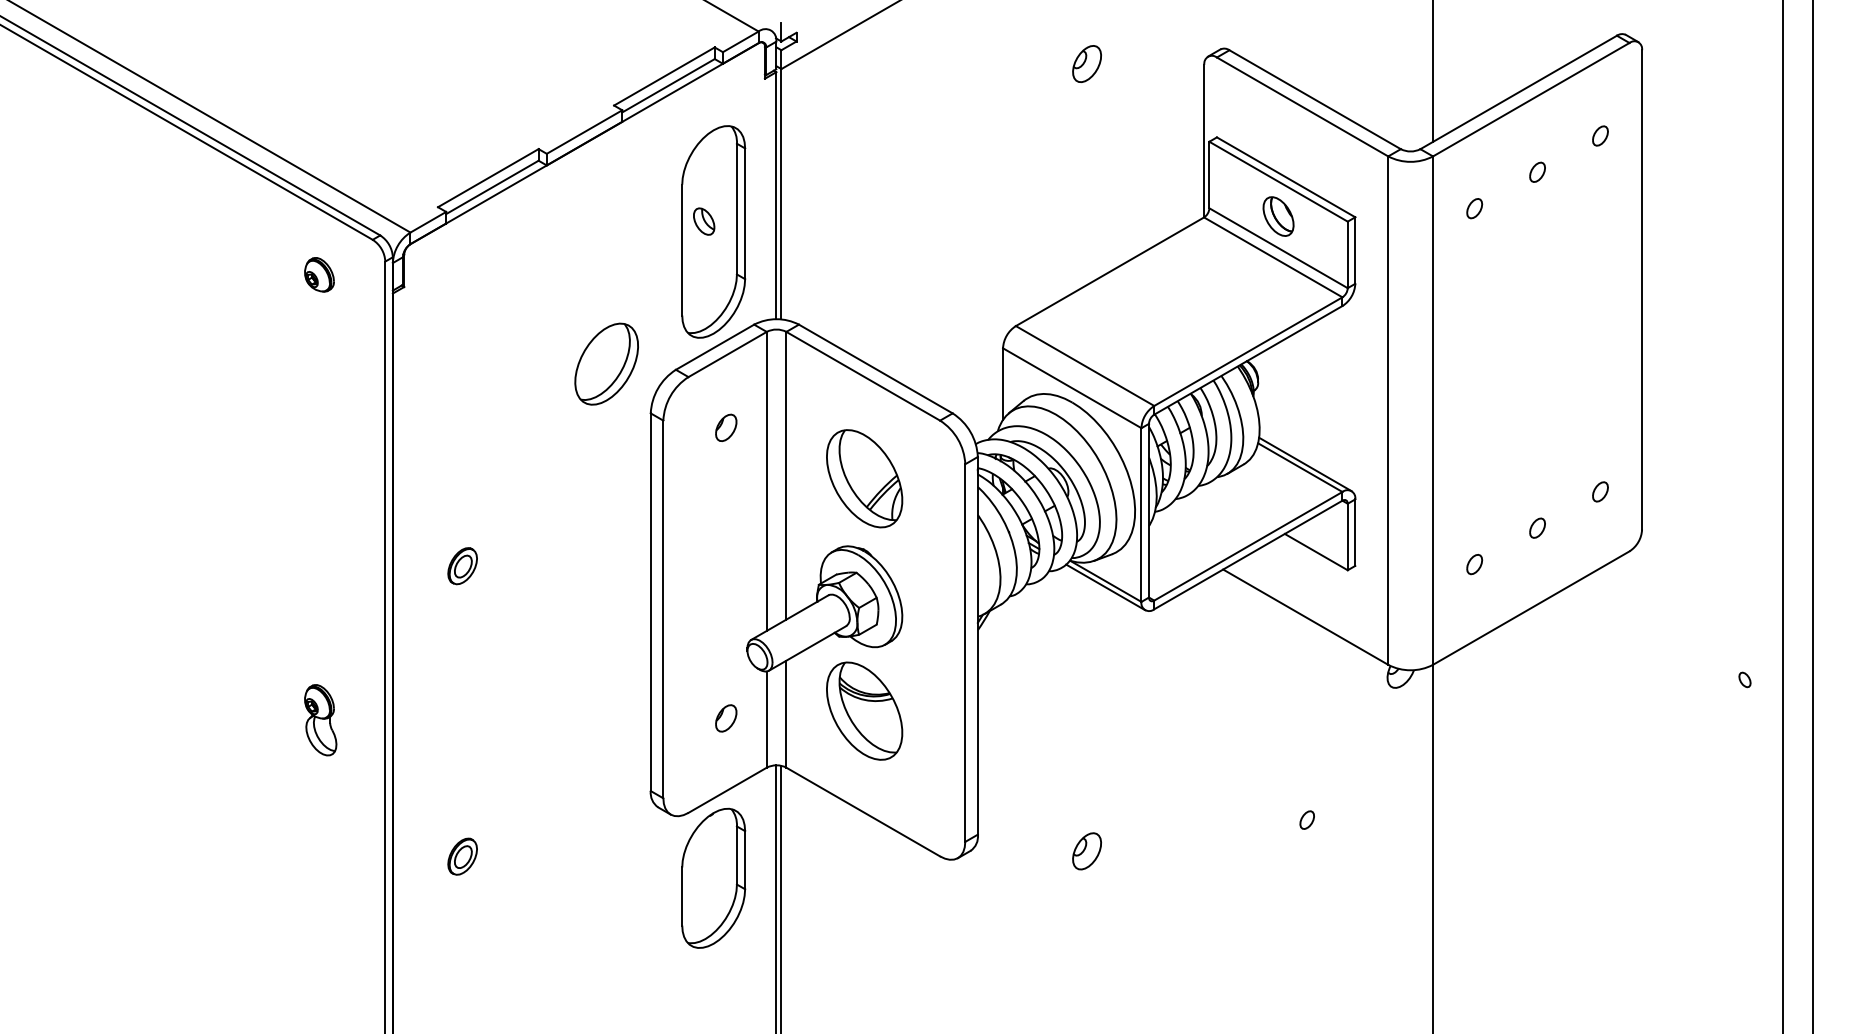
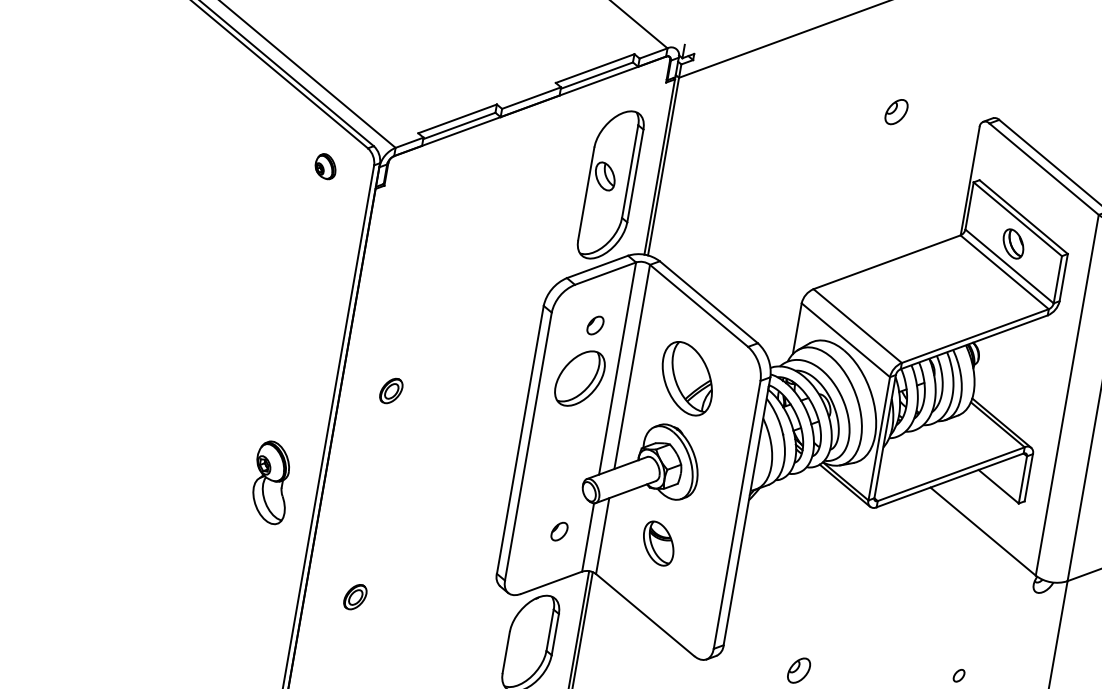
part: (704, 221) -> (605, 176), size x1.4
part: (606, 363) -> (579, 378), moved
part: (864, 710) -> (658, 543), size x0.6
part: (320, 720) -> (271, 482), size x1.6

